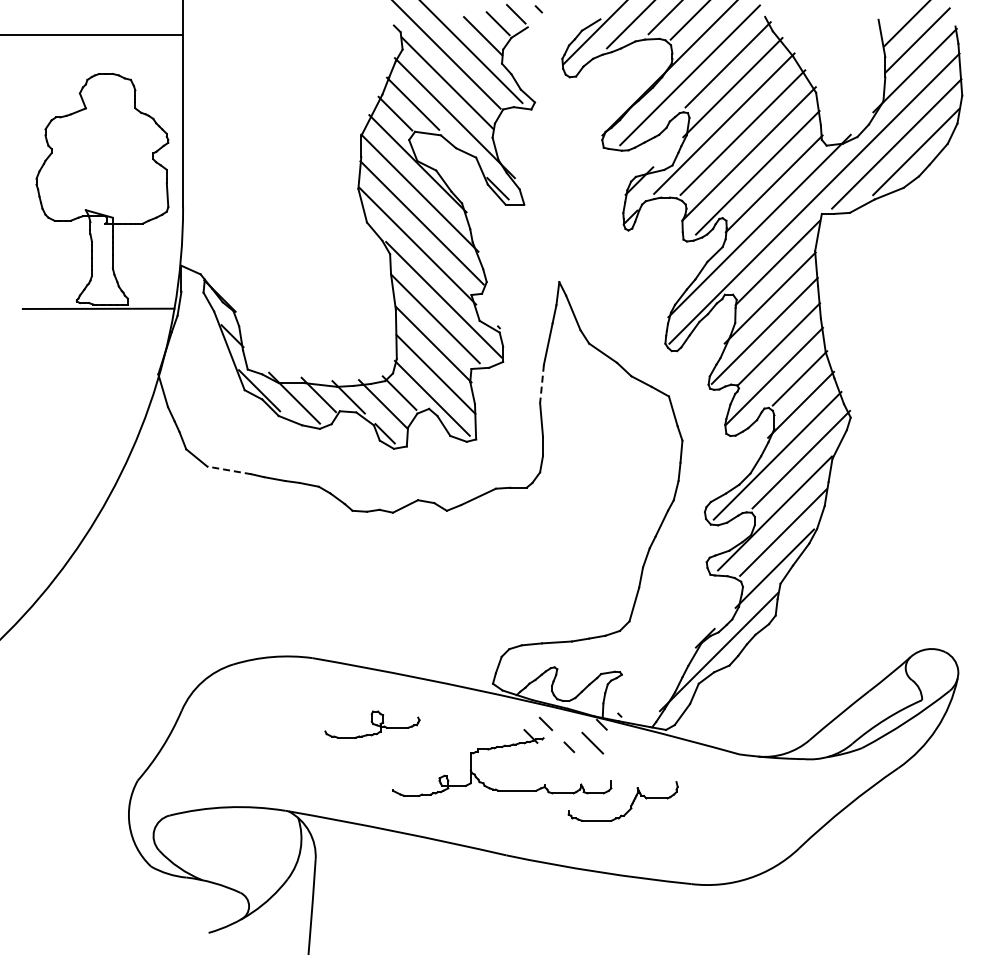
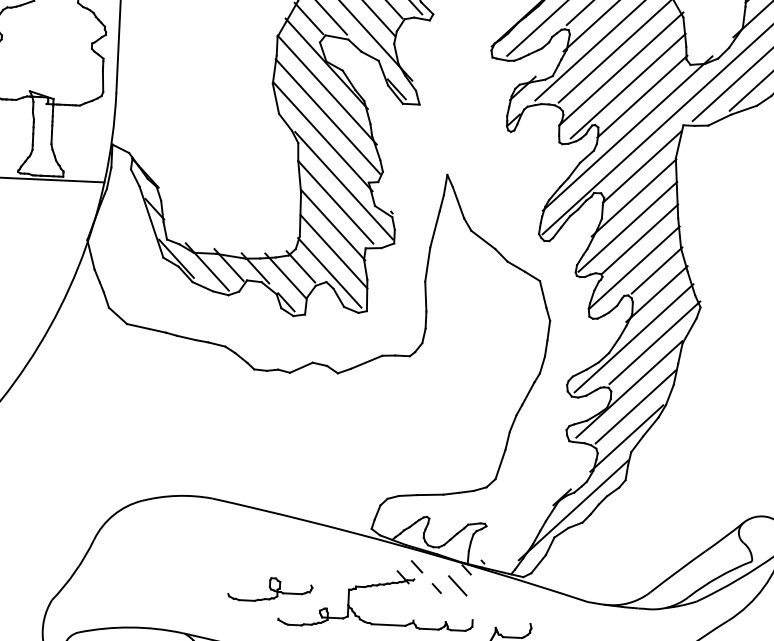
line: (541, 384) -> (427, 265), dashed -> solid
line: (229, 470) -> (146, 328), dashed -> solid
part: (372, 724) -> (270, 589), moved

